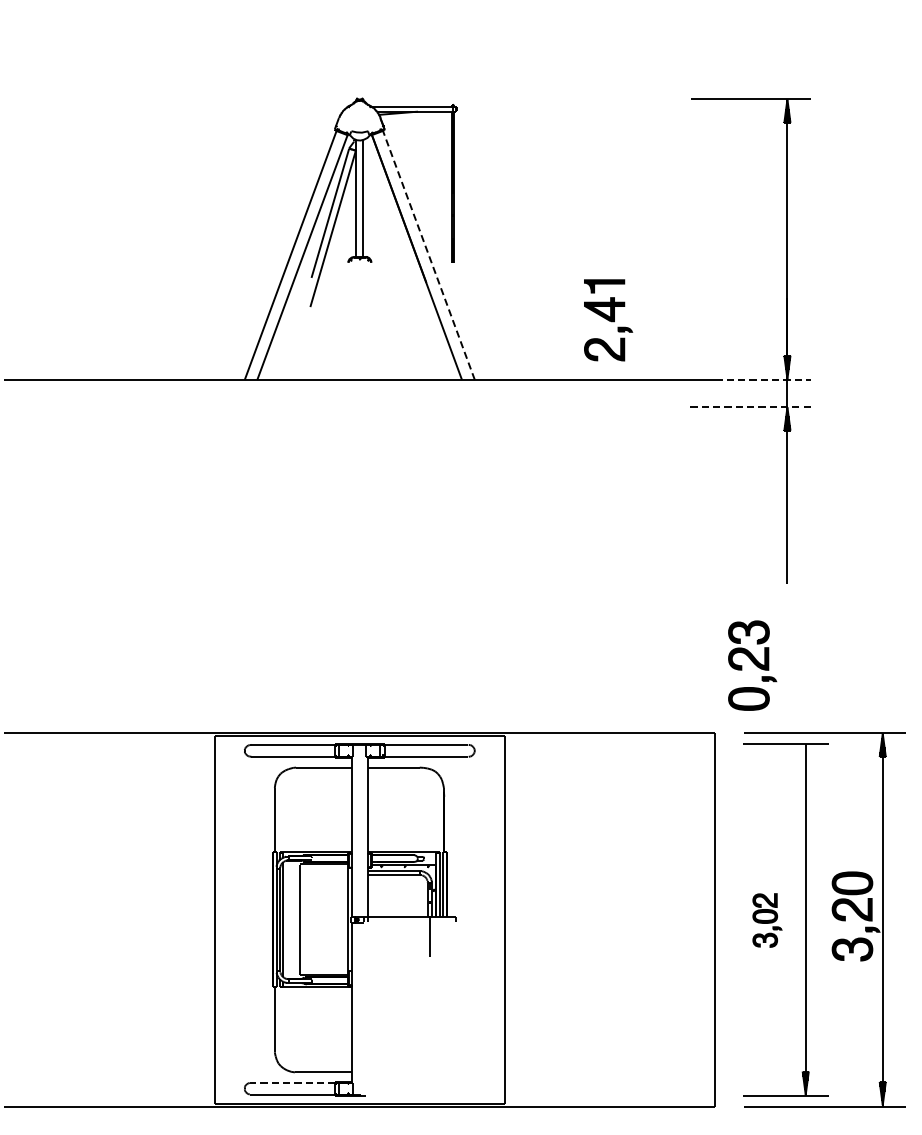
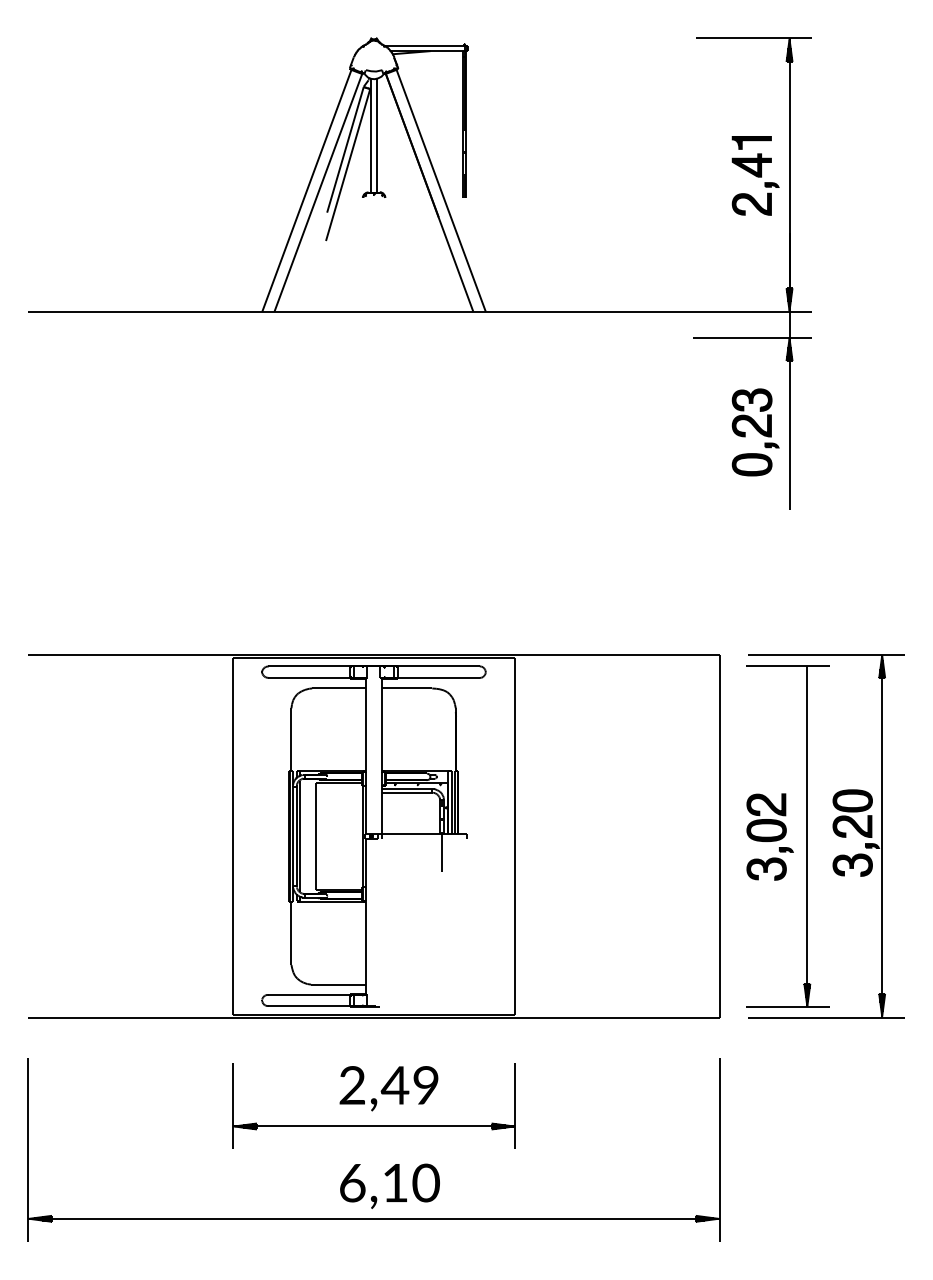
line: (429, 255) -> (441, 190), dashed -> solid
part: (608, 319) -> (755, 175), moved
line: (763, 379) -> (766, 311), dashed -> solid
line: (749, 406) -> (752, 337), dashed -> solid
part: (752, 665) -> (755, 432), moved
part: (766, 919) -> (769, 836), size x1.67
line: (292, 1082) -> (308, 994), dashed -> solid

